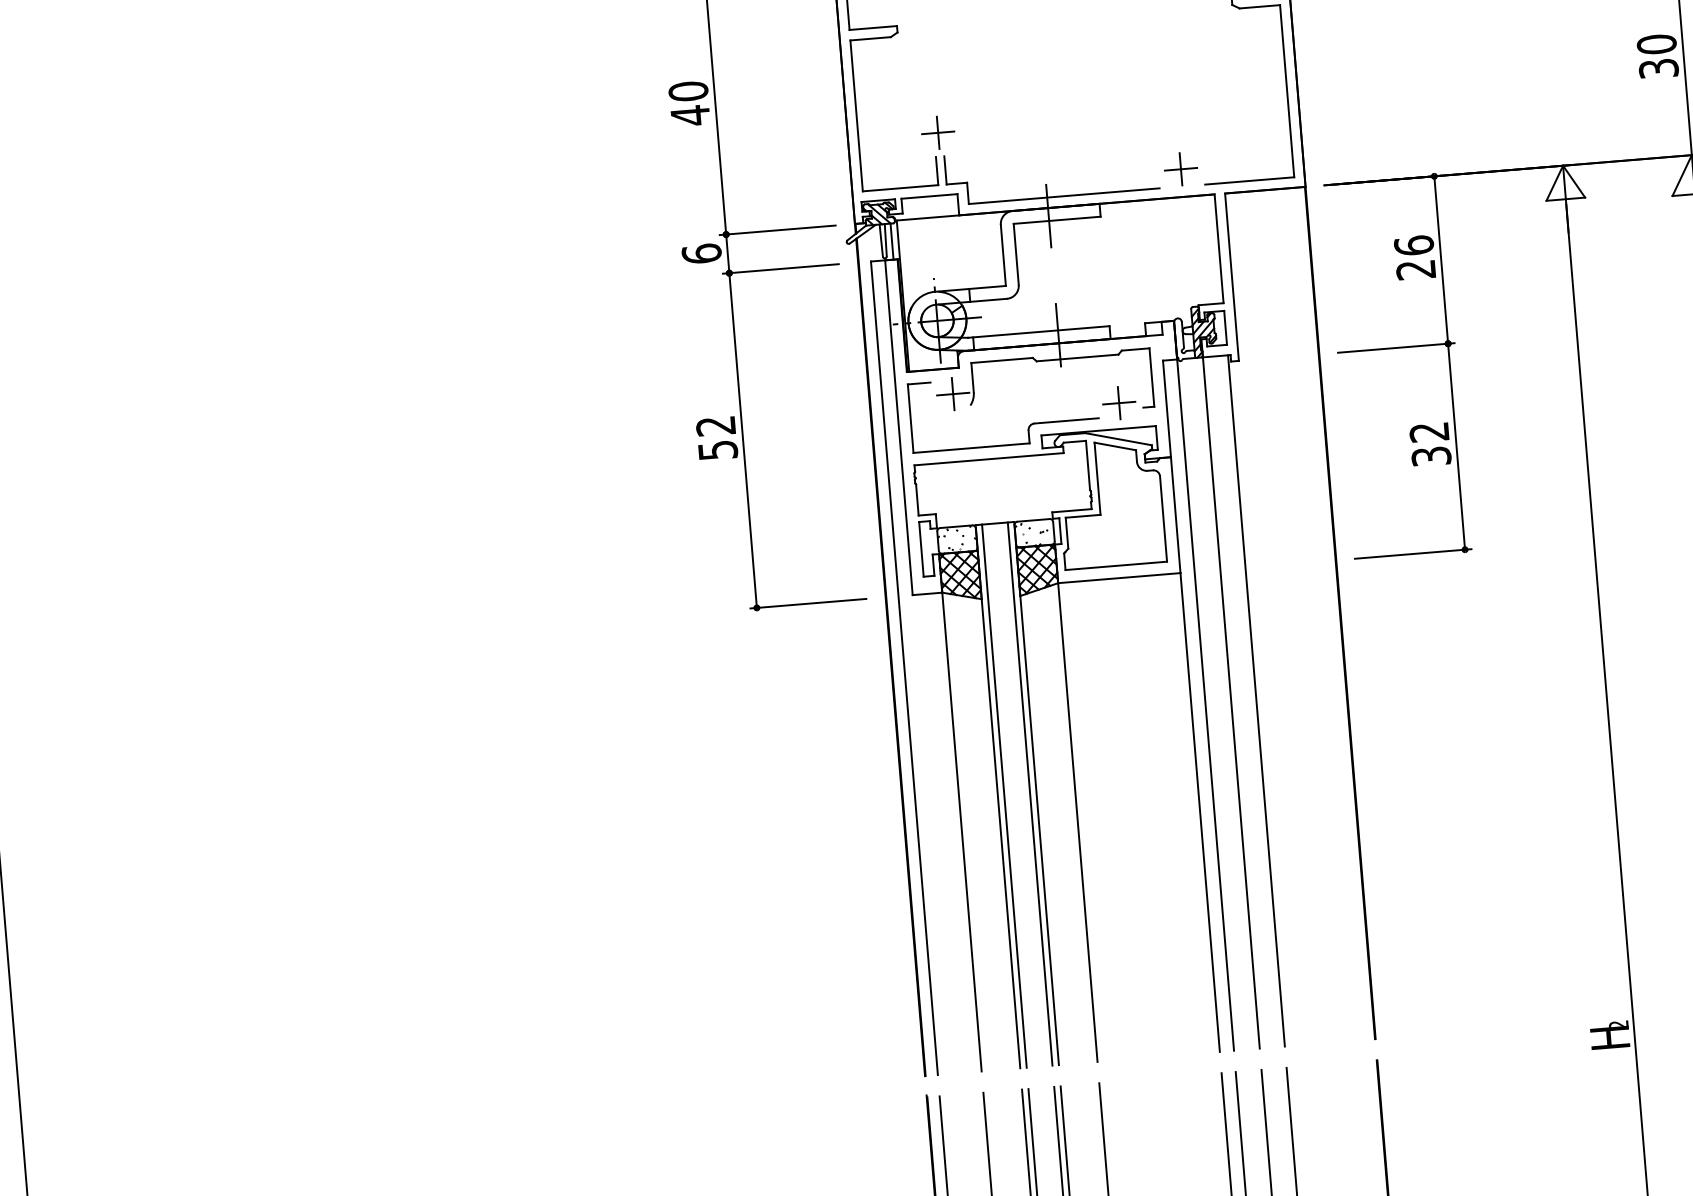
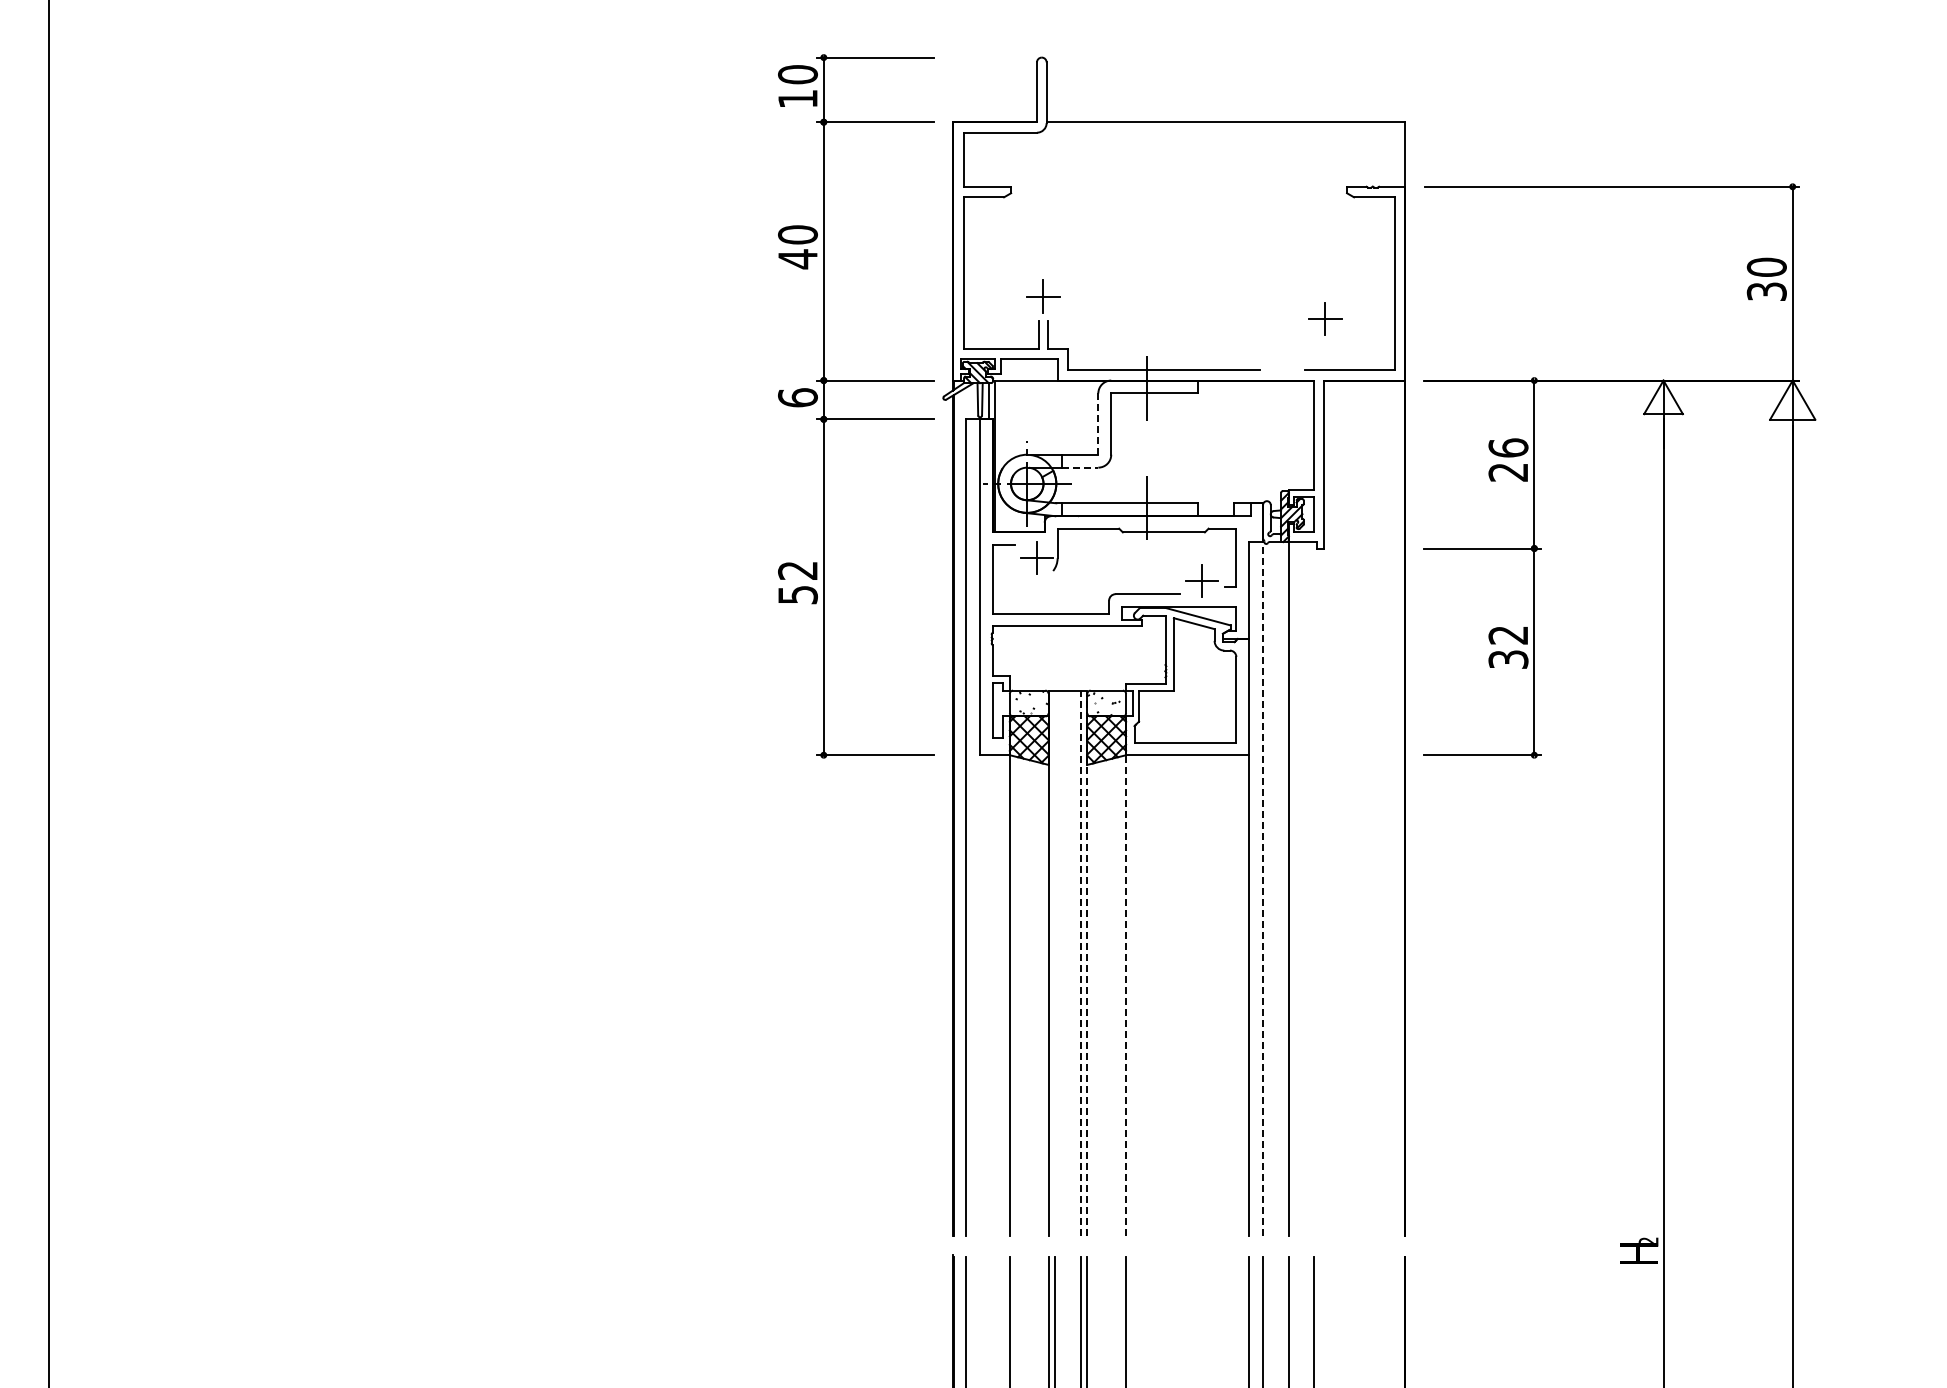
part: (1181, 168) -> (1325, 318), moved
line: (1003, 255) -> (1098, 424), solid -> dashed
line: (989, 300) -> (1080, 467), solid -> dashed
line: (1204, 684) -> (1263, 868), solid -> dashed
line: (1256, 700) -> (1314, 888), removed
line: (1036, 792) -> (1087, 962), solid -> dashed
line: (1029, 793) -> (1080, 962), solid -> dashed
line: (1004, 795) -> (1055, 962), removed
line: (1078, 821) -> (1126, 994), solid -> dashed

